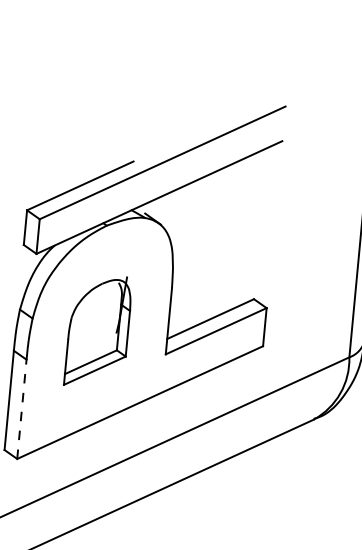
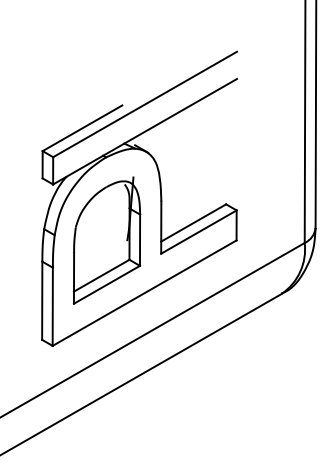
part: (97, 331) -> (106, 240), size x1.43
line: (21, 408) -> (52, 306), dashed -> solid

